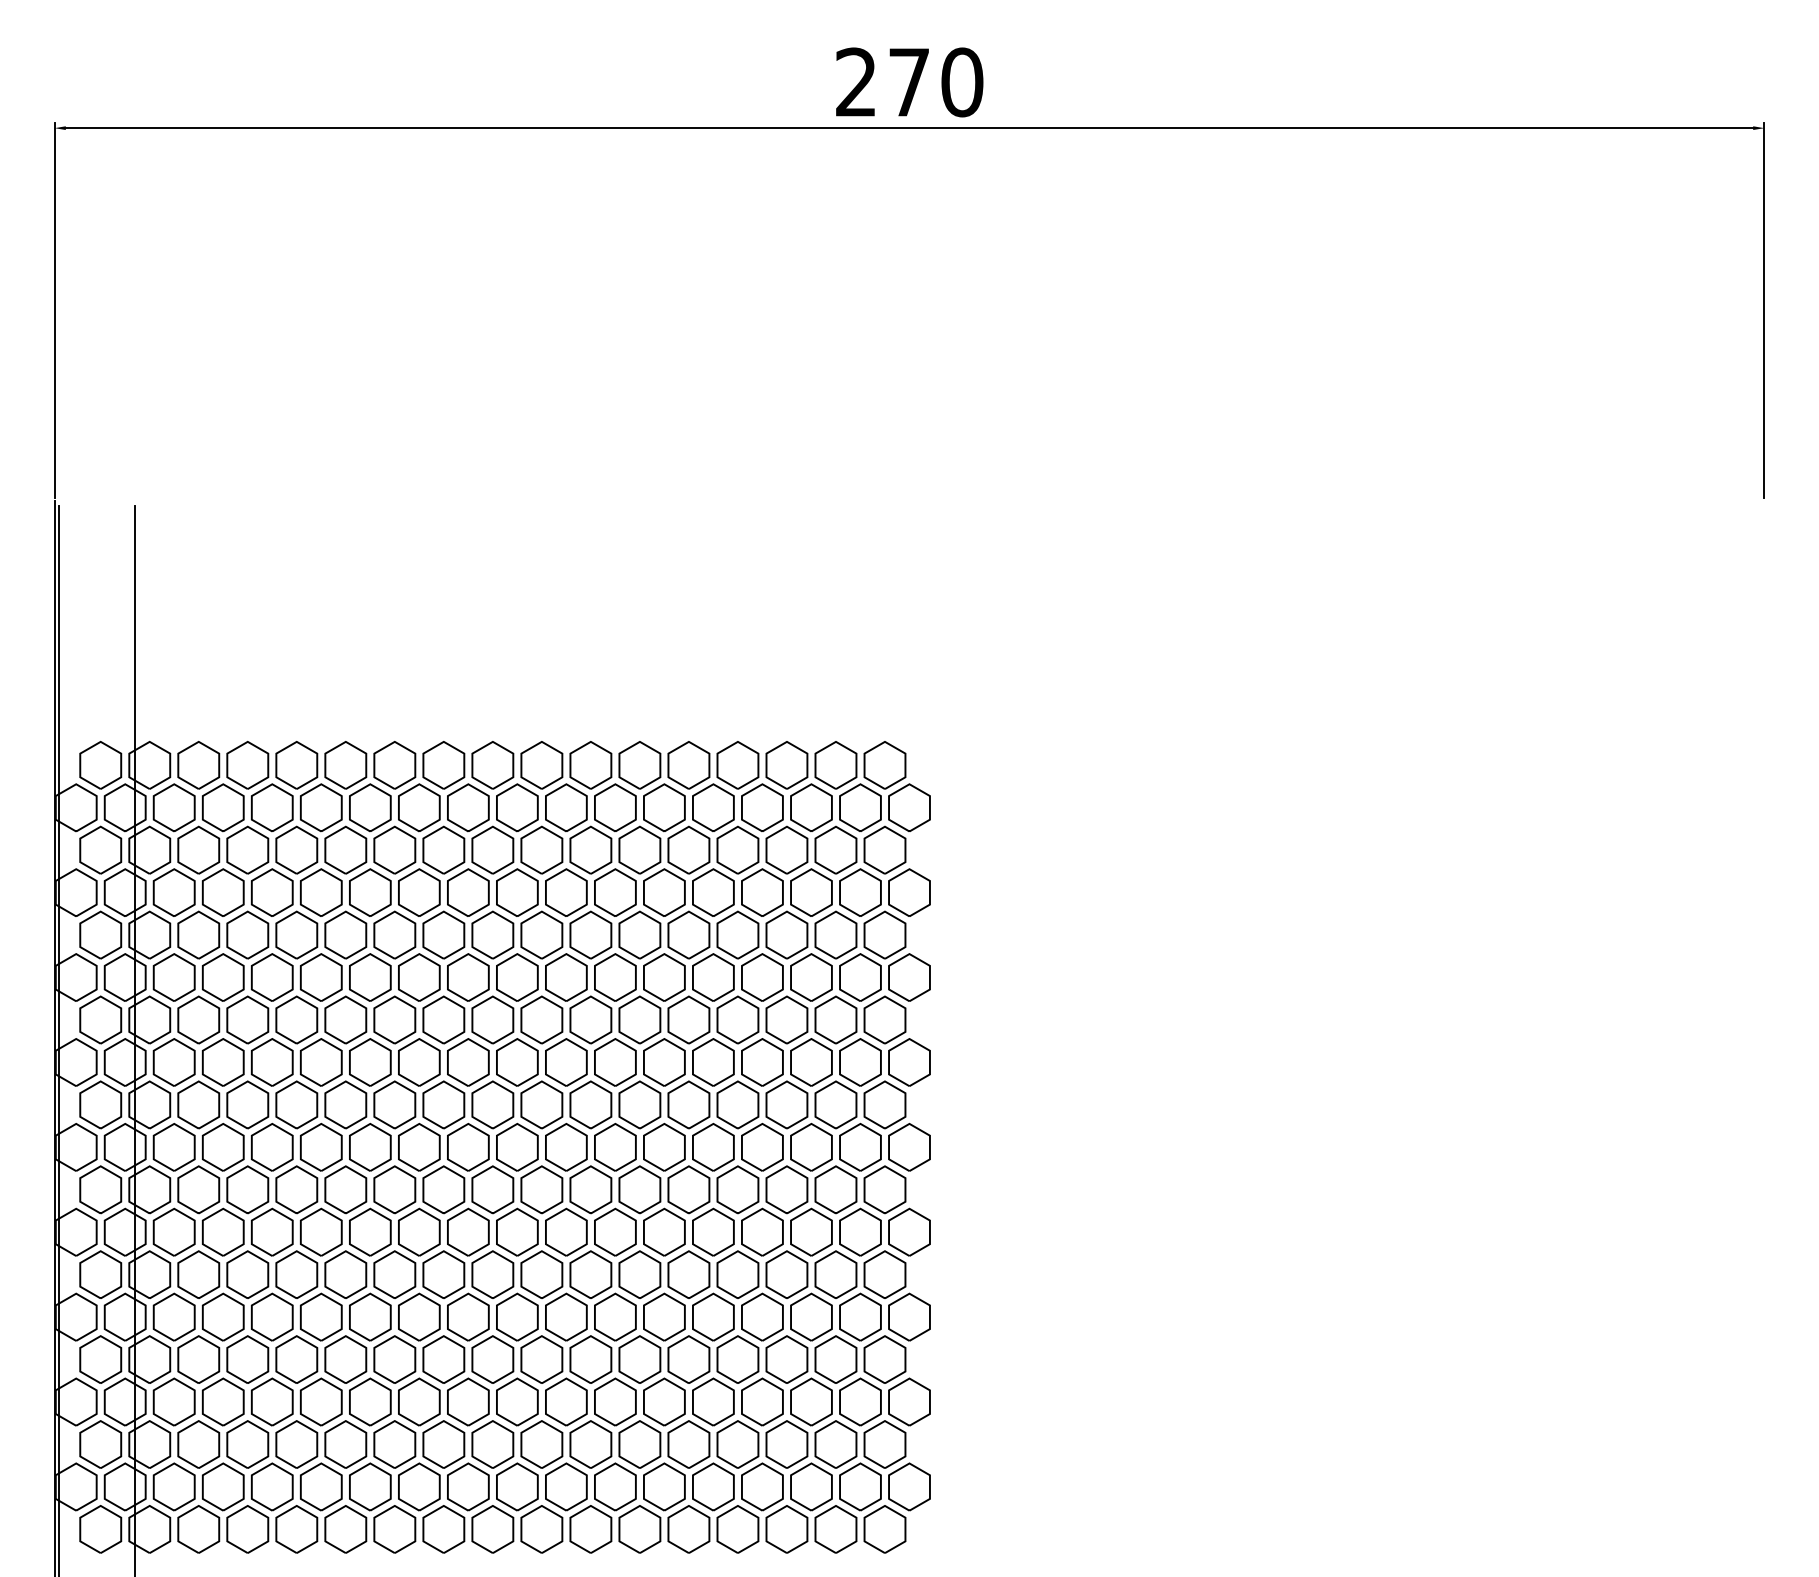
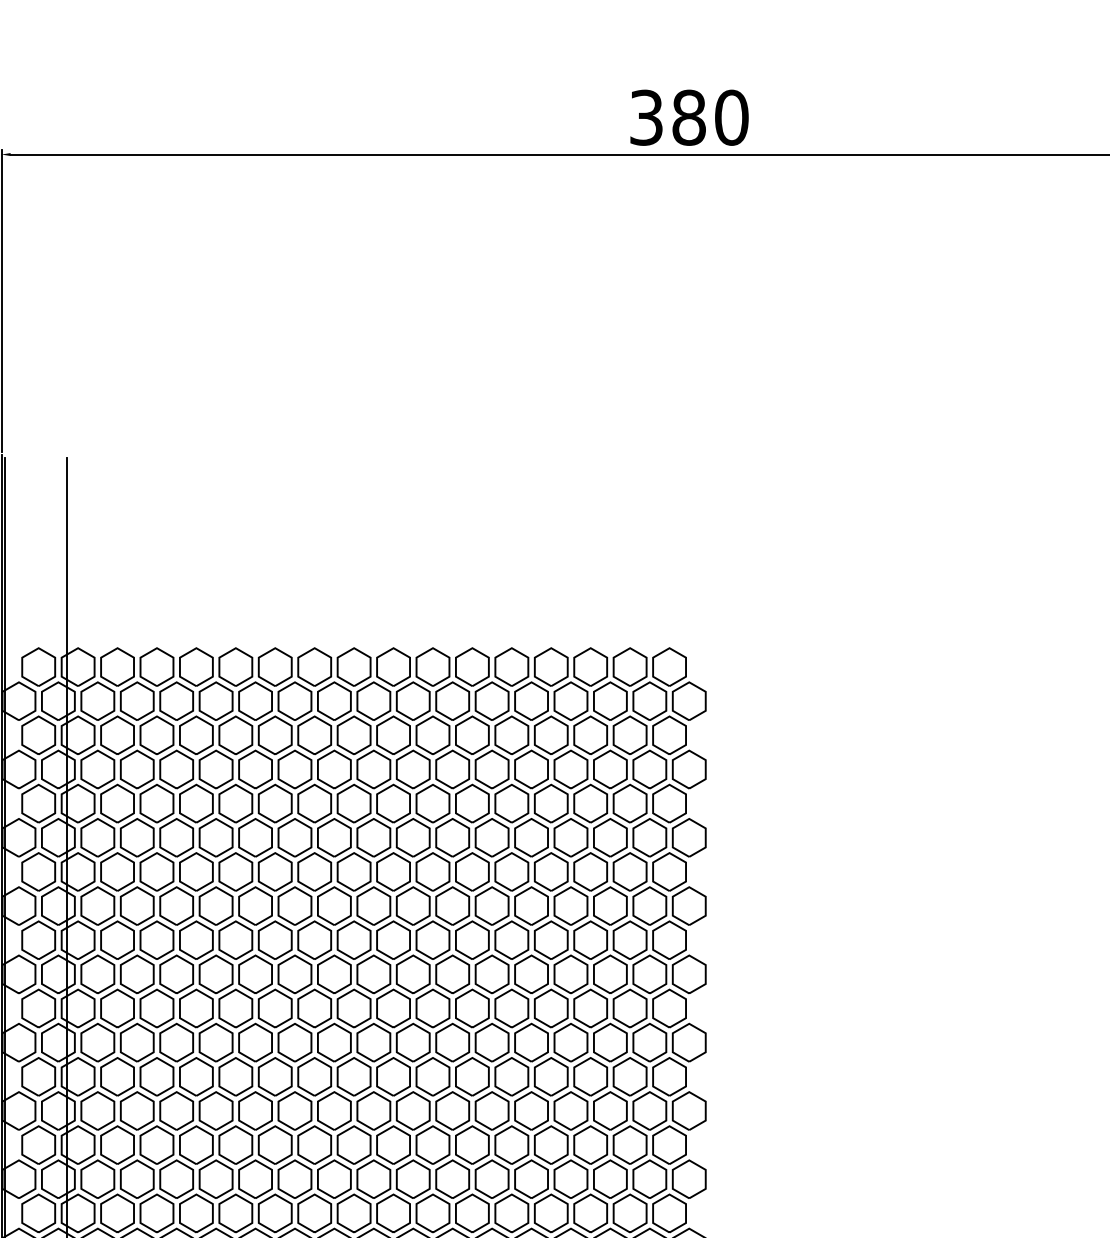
text: (883, 82) -> (668, 117), 270 -> 380

